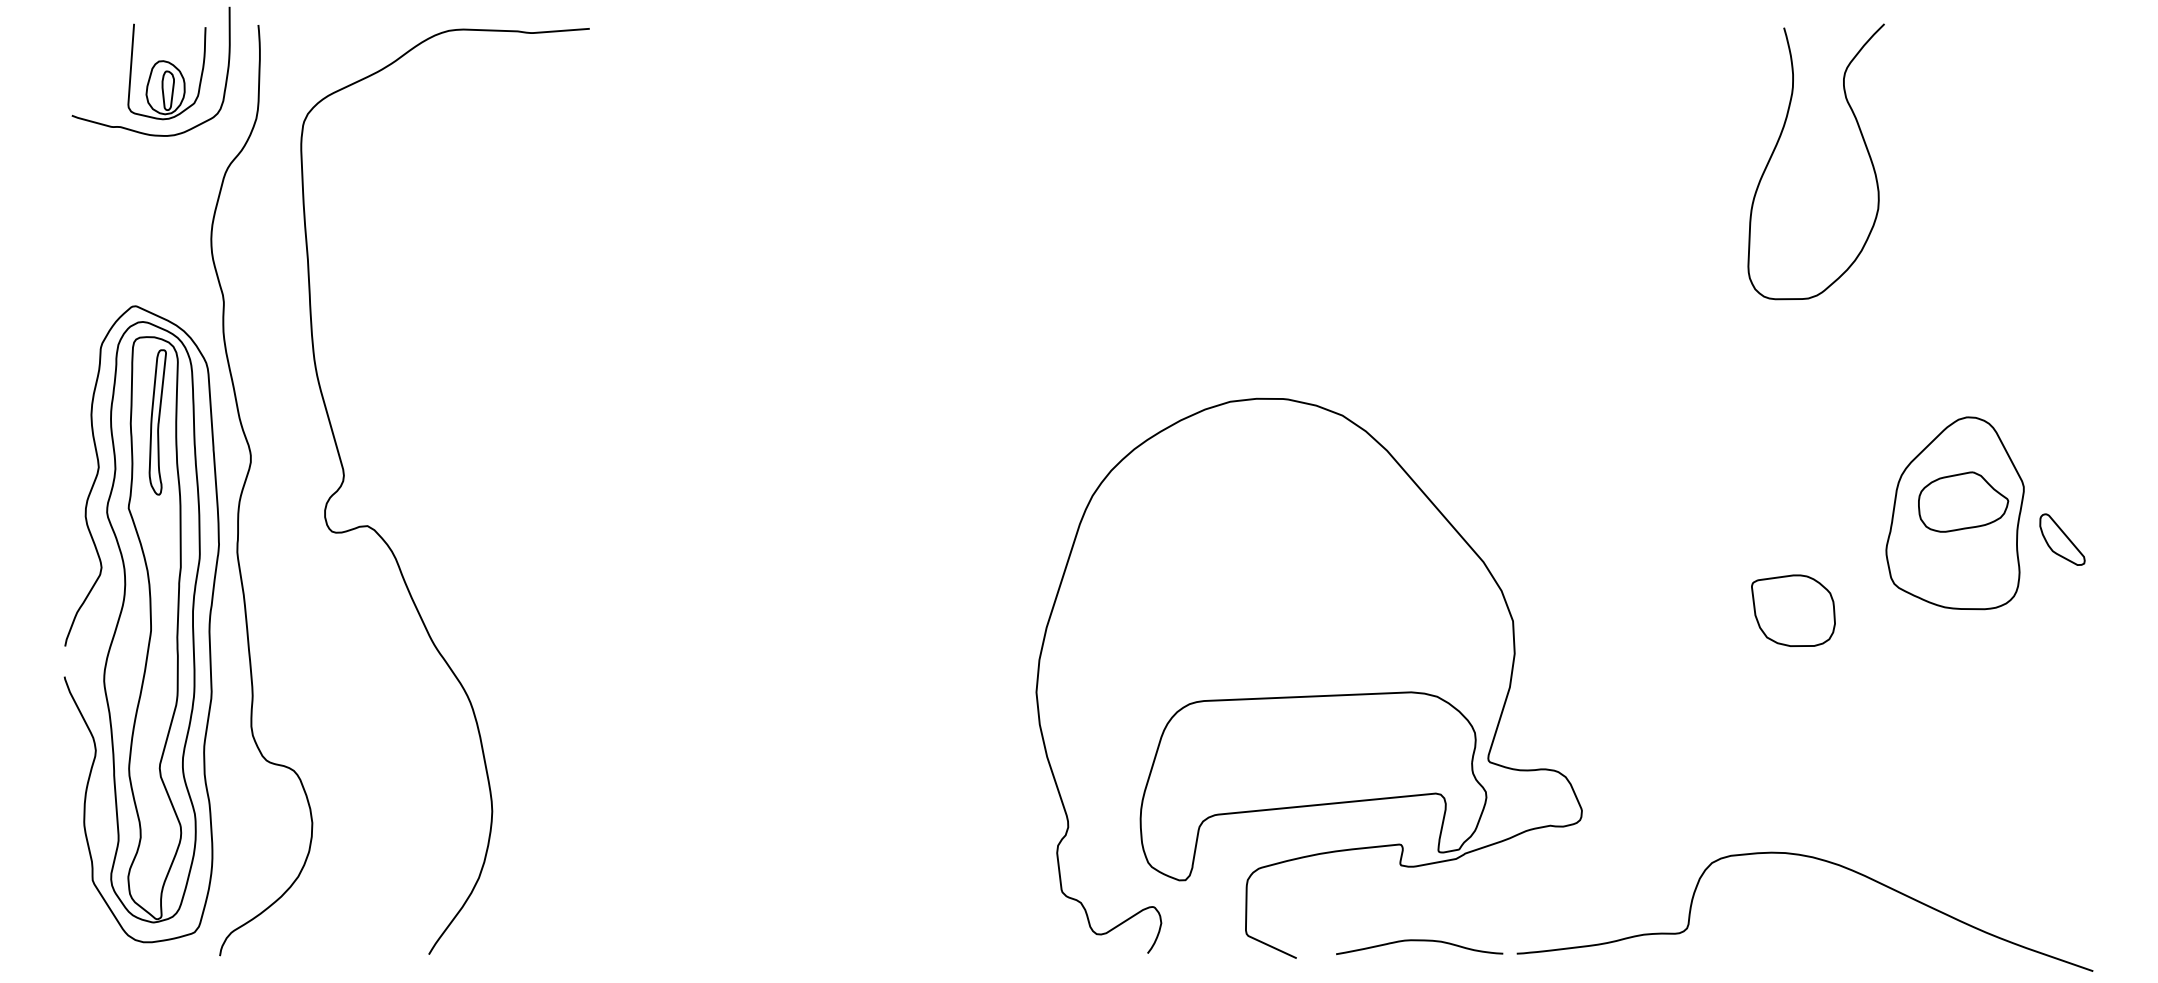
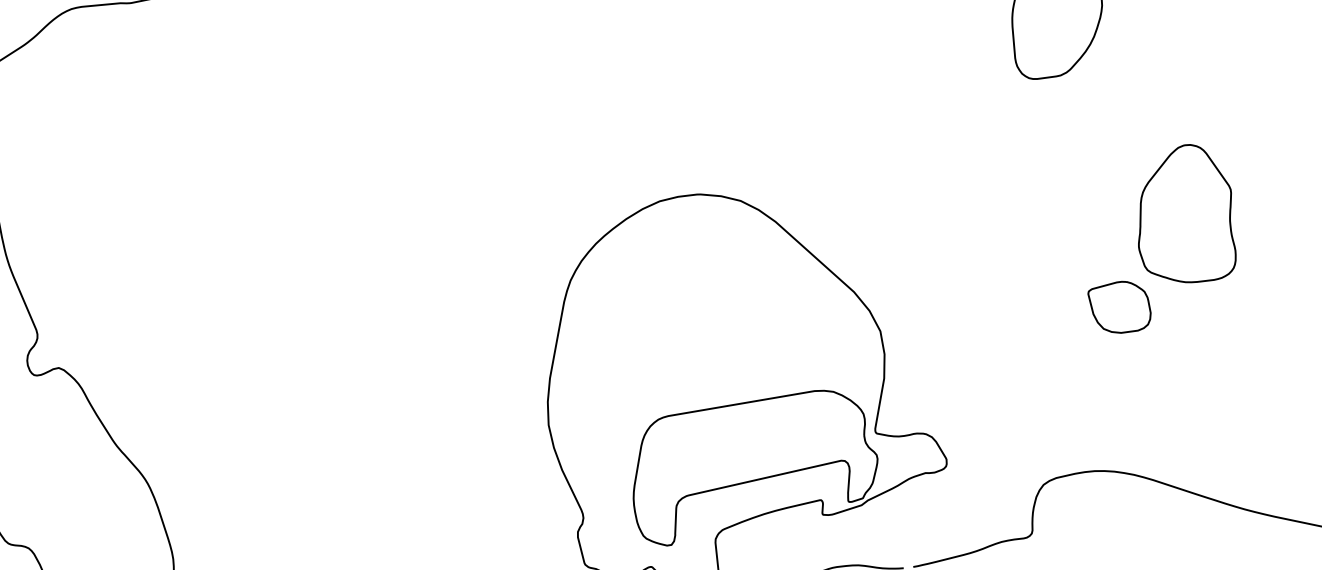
part: (1963, 501) -> (1189, 205), removed
part: (2062, 539) -> (1262, 223), removed
part: (1793, 610) -> (1120, 307), moved

